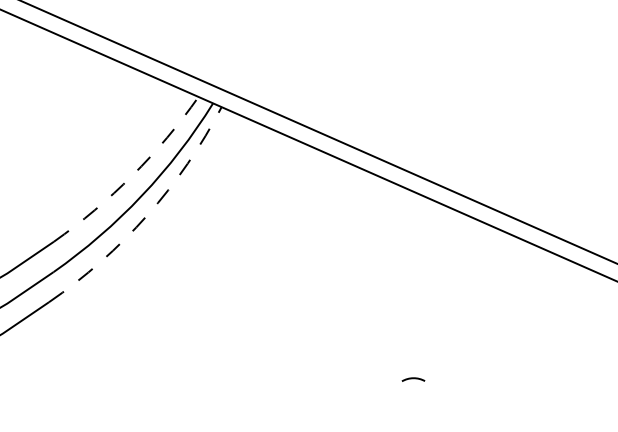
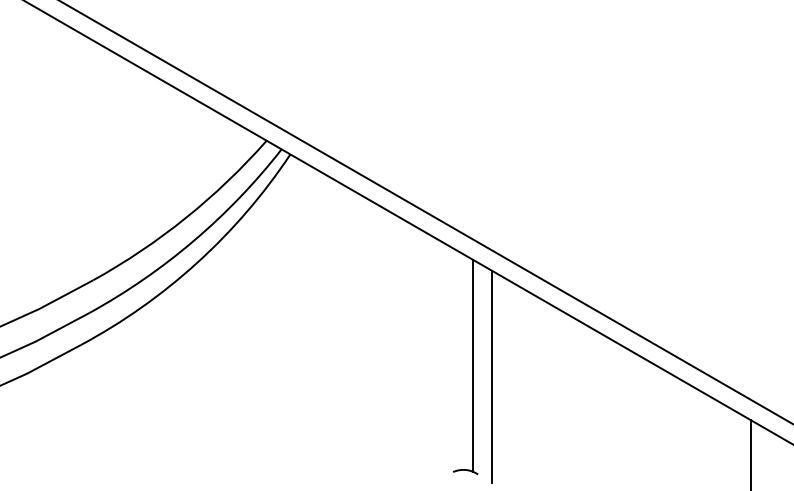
arc: (132, 175) -> (186, 217), dashed -> solid
arc: (147, 215) -> (197, 262), dashed -> solid
line: (409, 282) -> (472, 365), added
line: (428, 290) -> (492, 376), added

